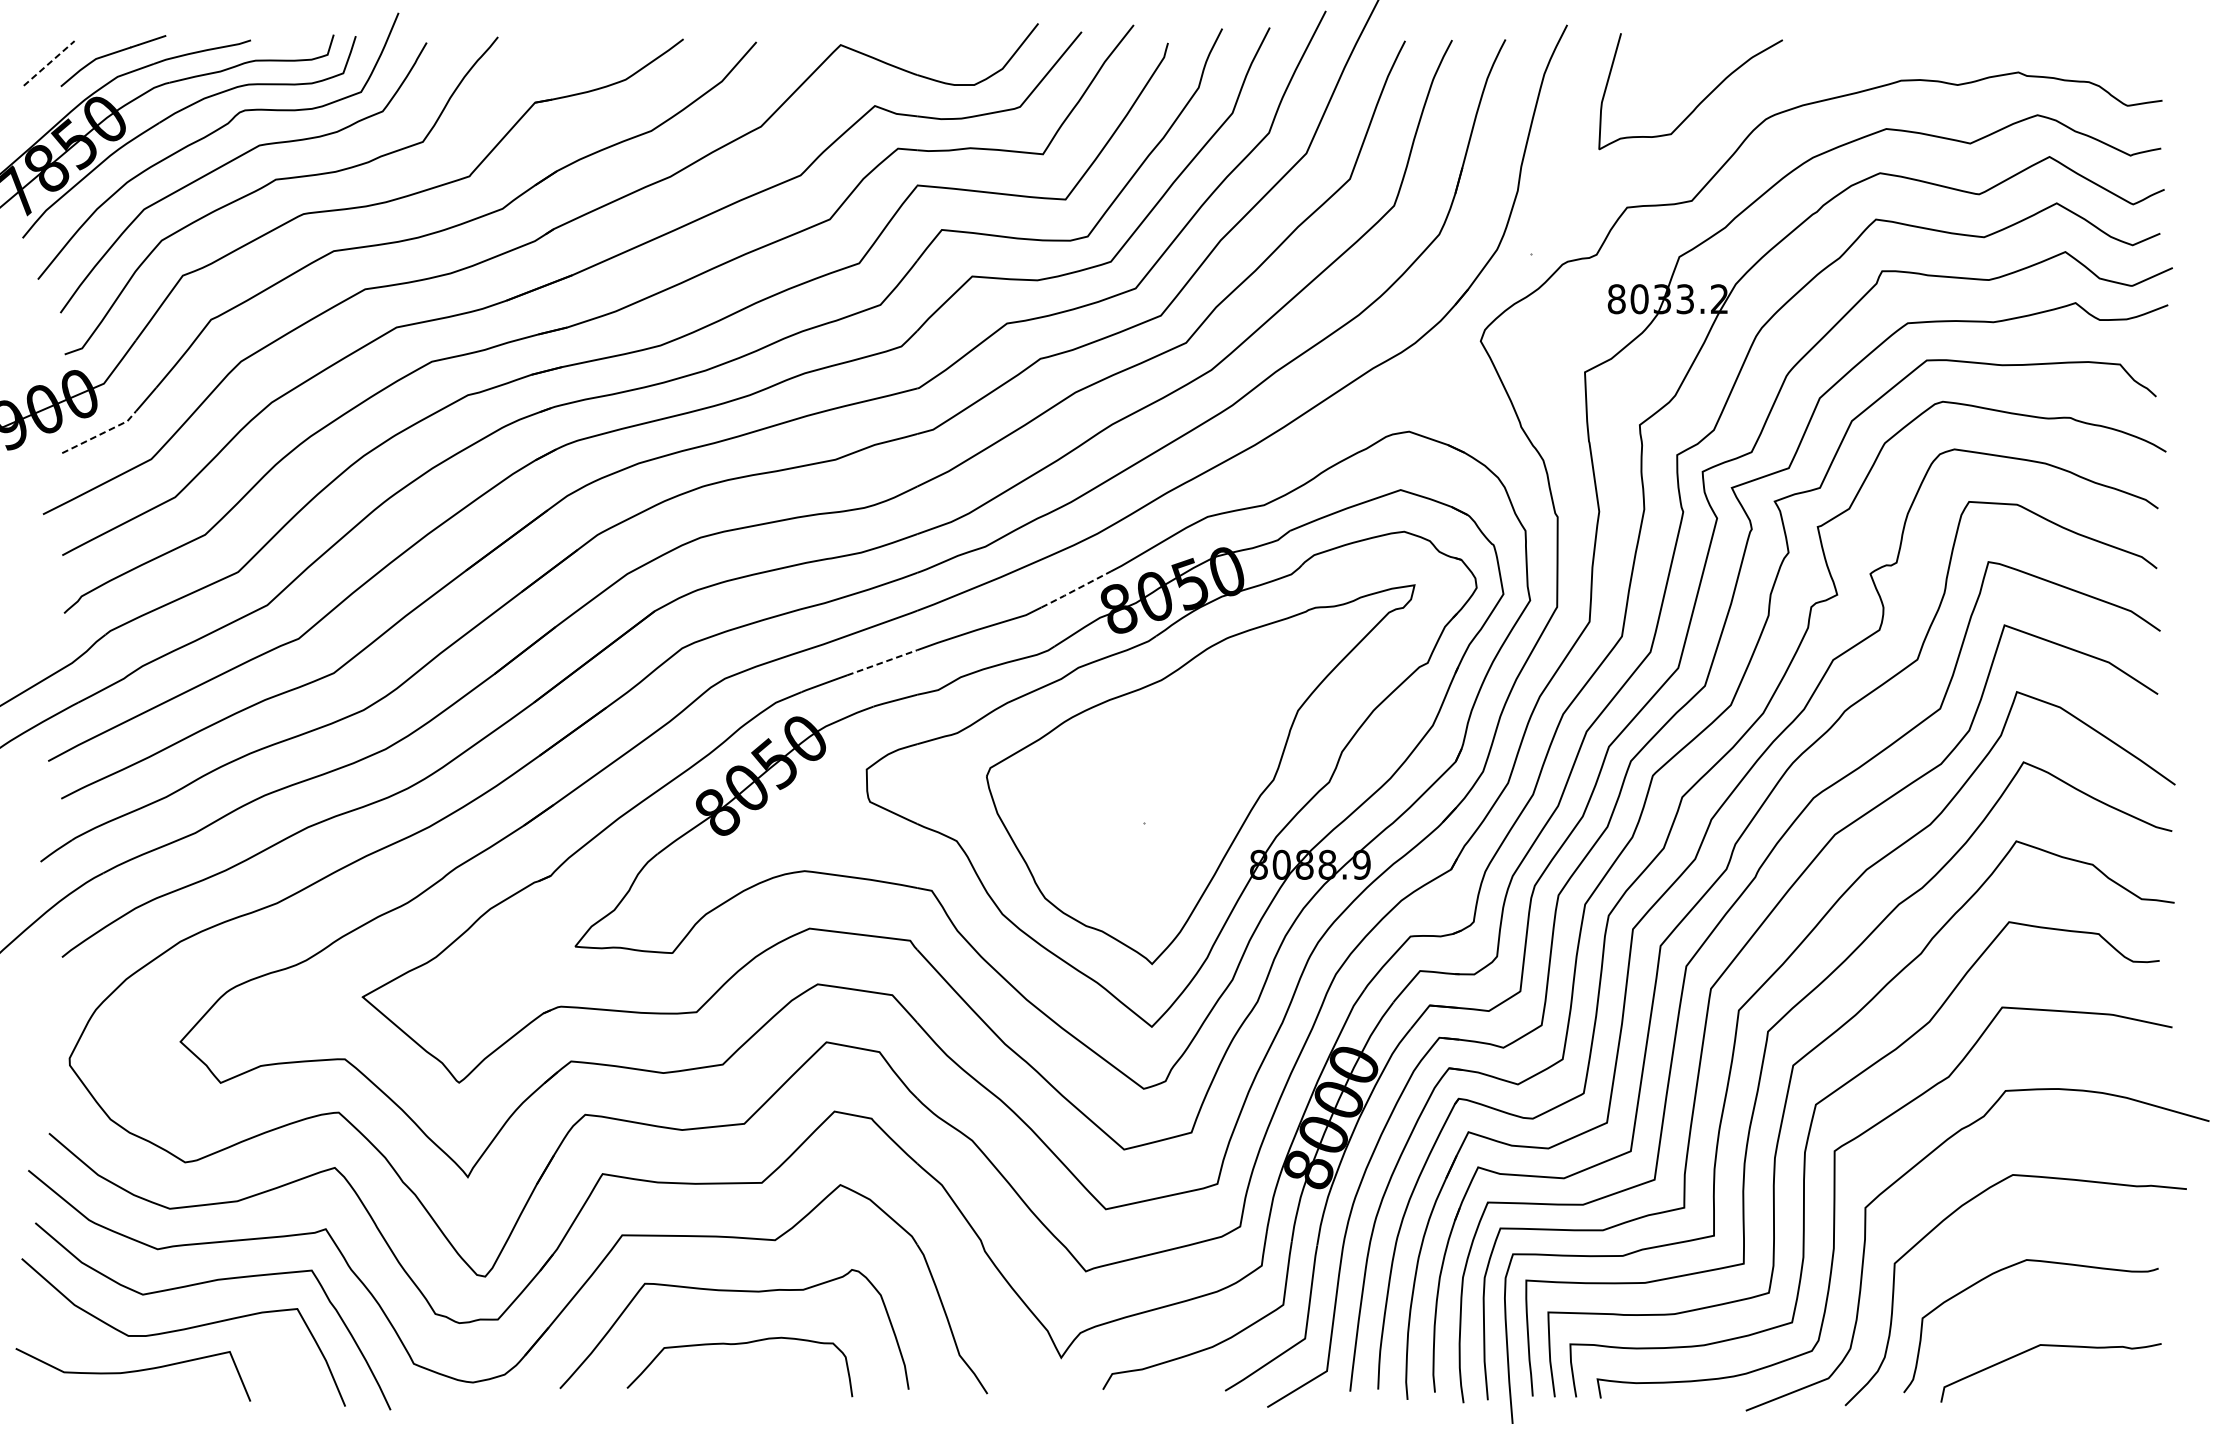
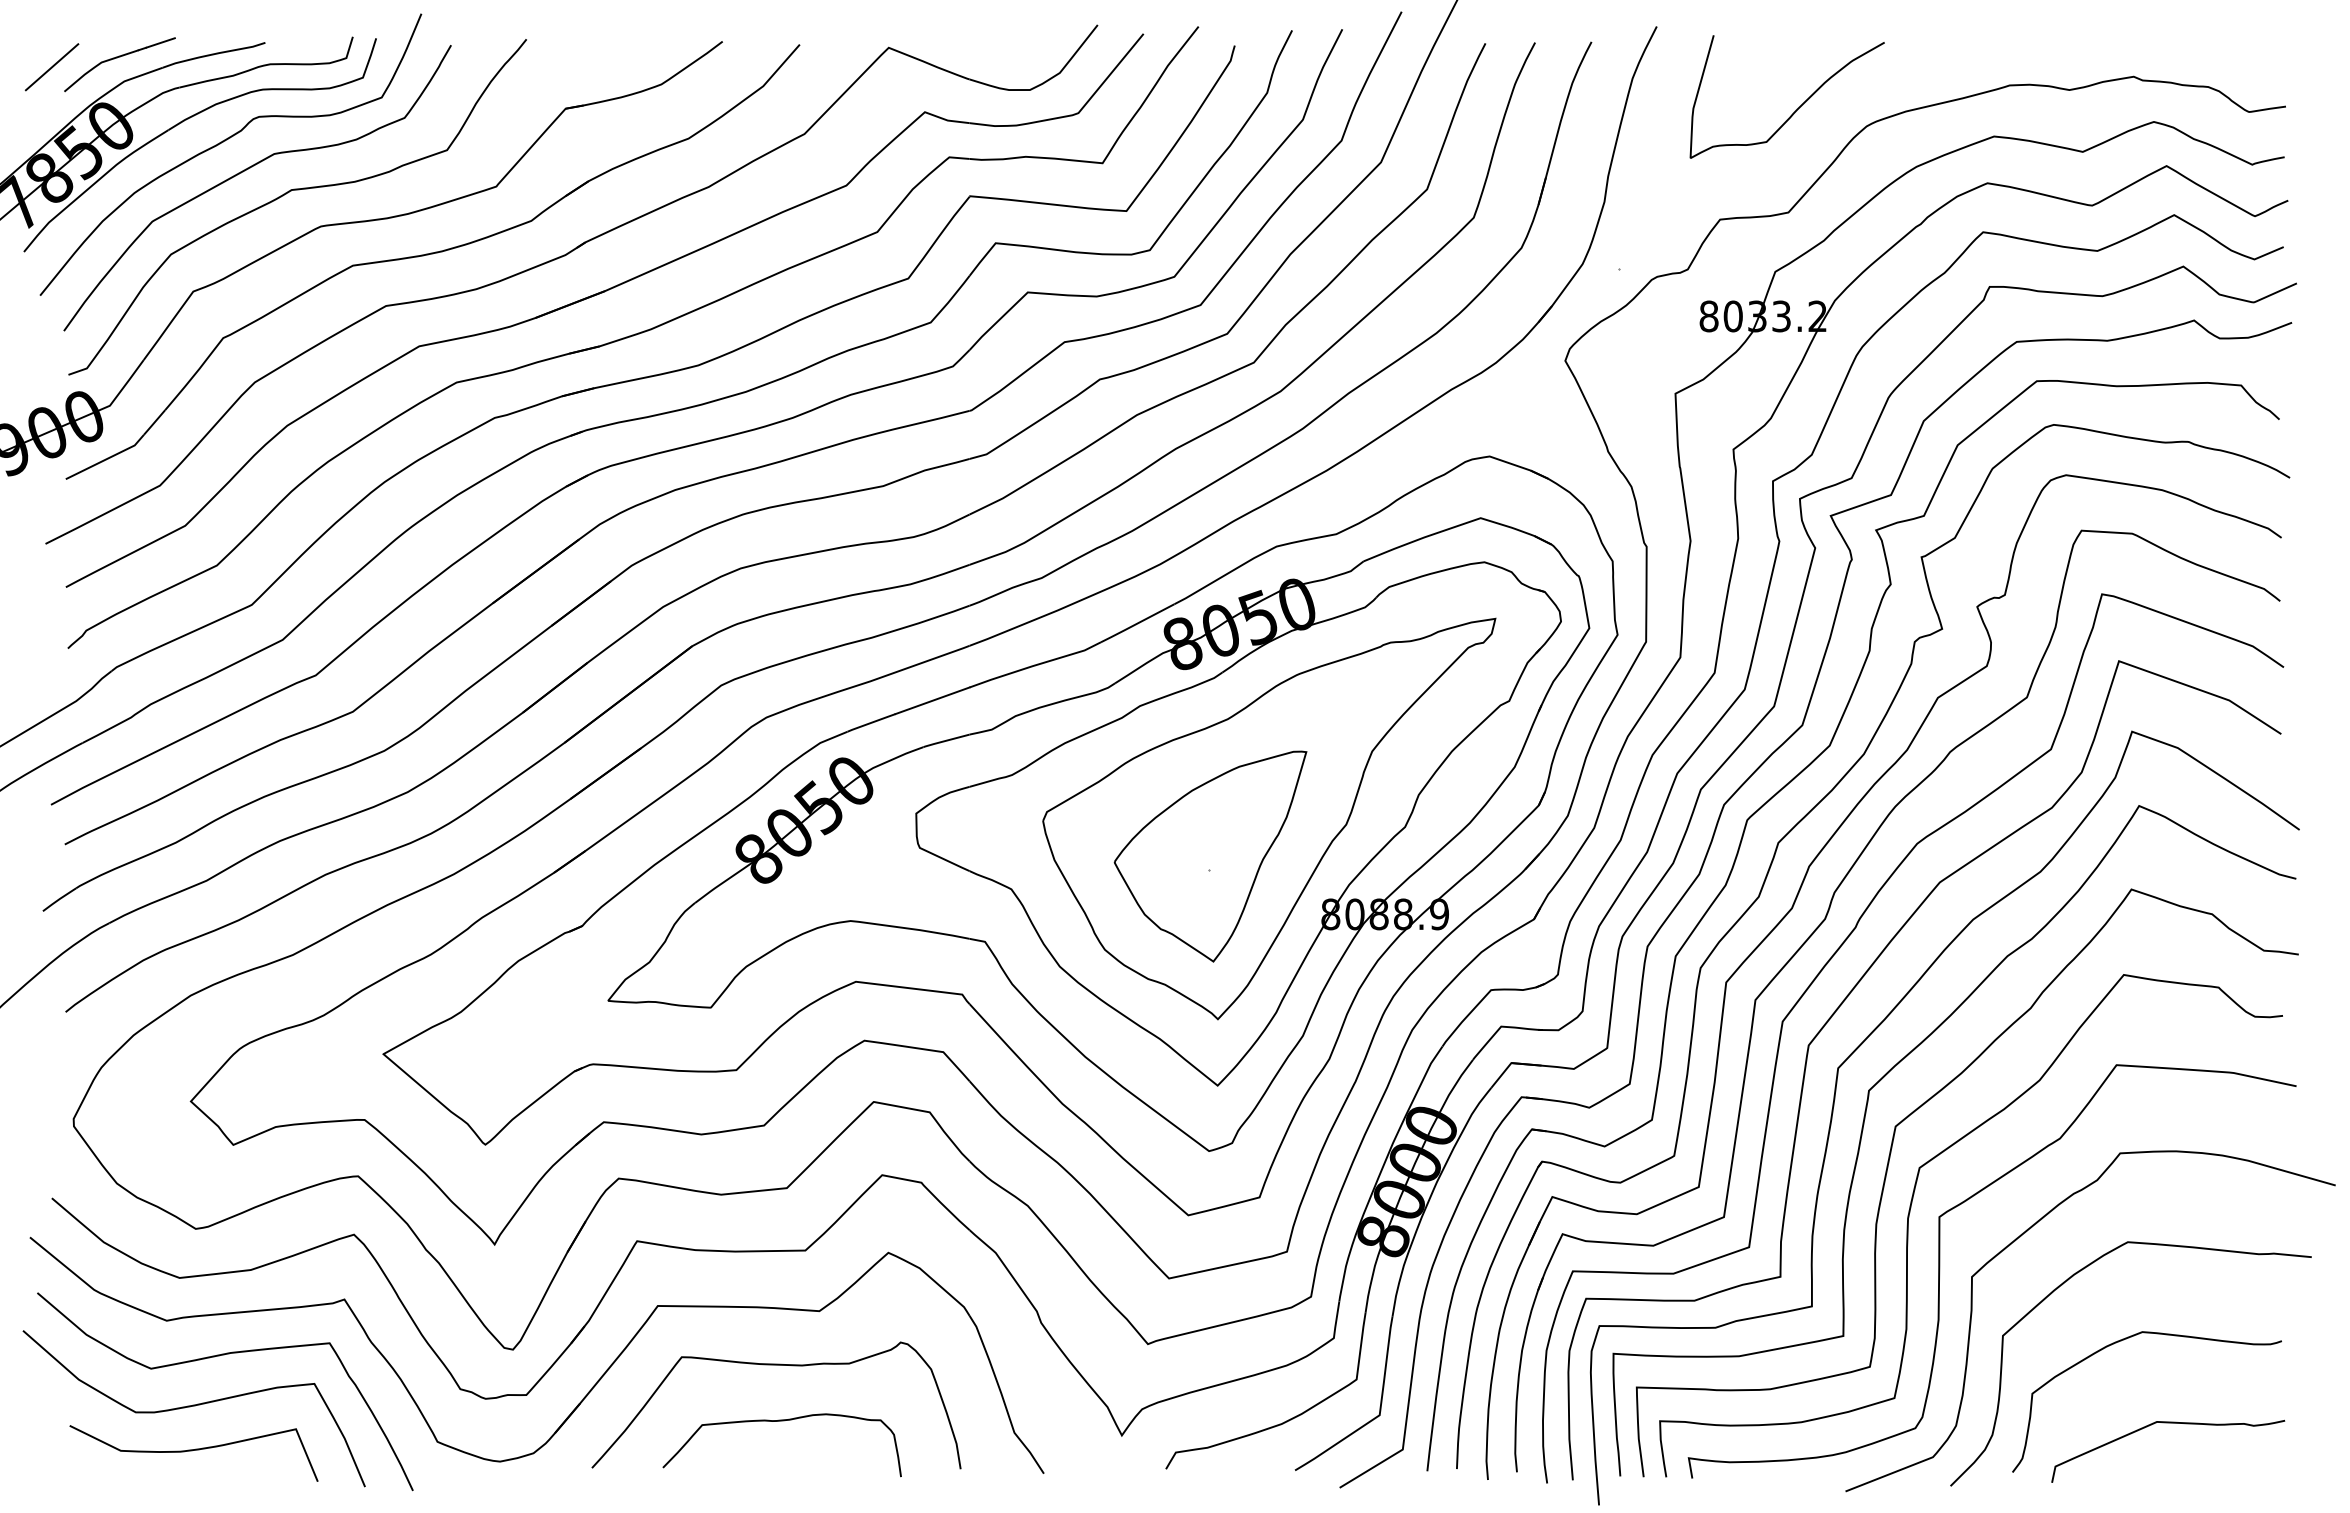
line: (49, 63) -> (52, 67), dashed -> solid
line: (101, 433) -> (107, 458), dashed -> solid
line: (1075, 589) -> (1136, 623), dashed -> solid
line: (883, 662) -> (933, 700), dashed -> solid
part: (1145, 810) -> (1210, 856), added
curve: (131, 1372) -> (192, 1451), moved

